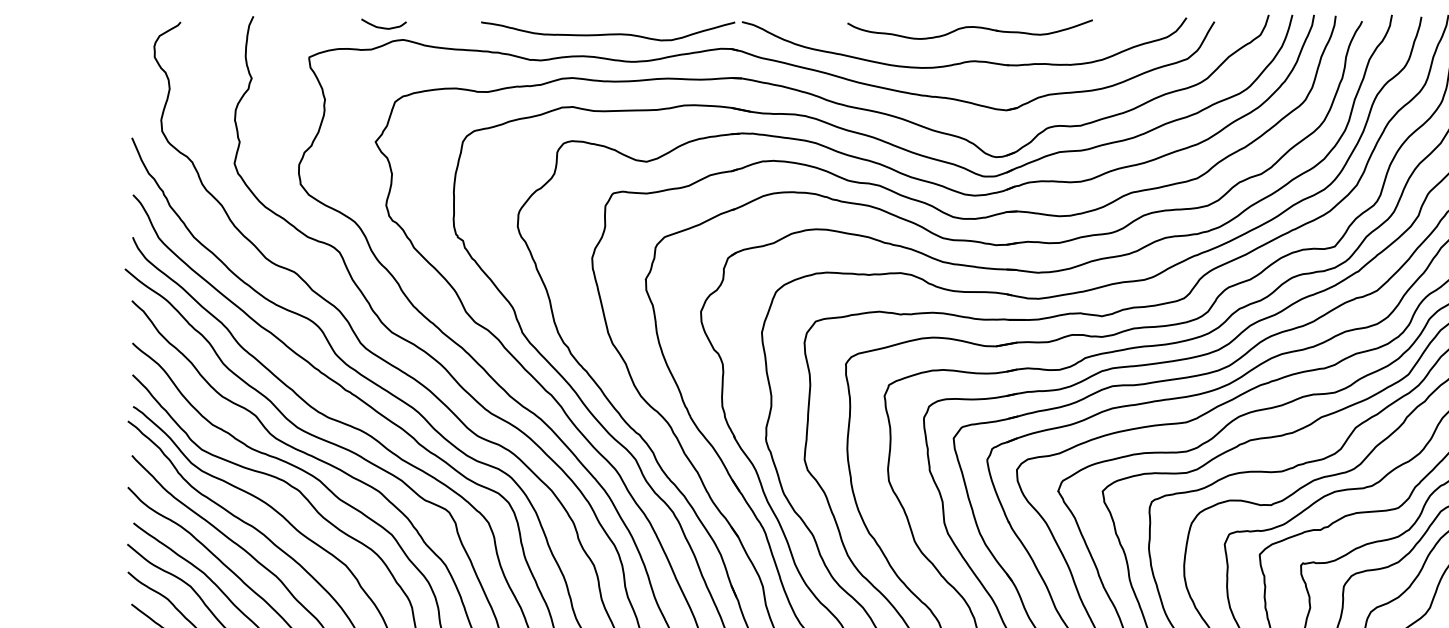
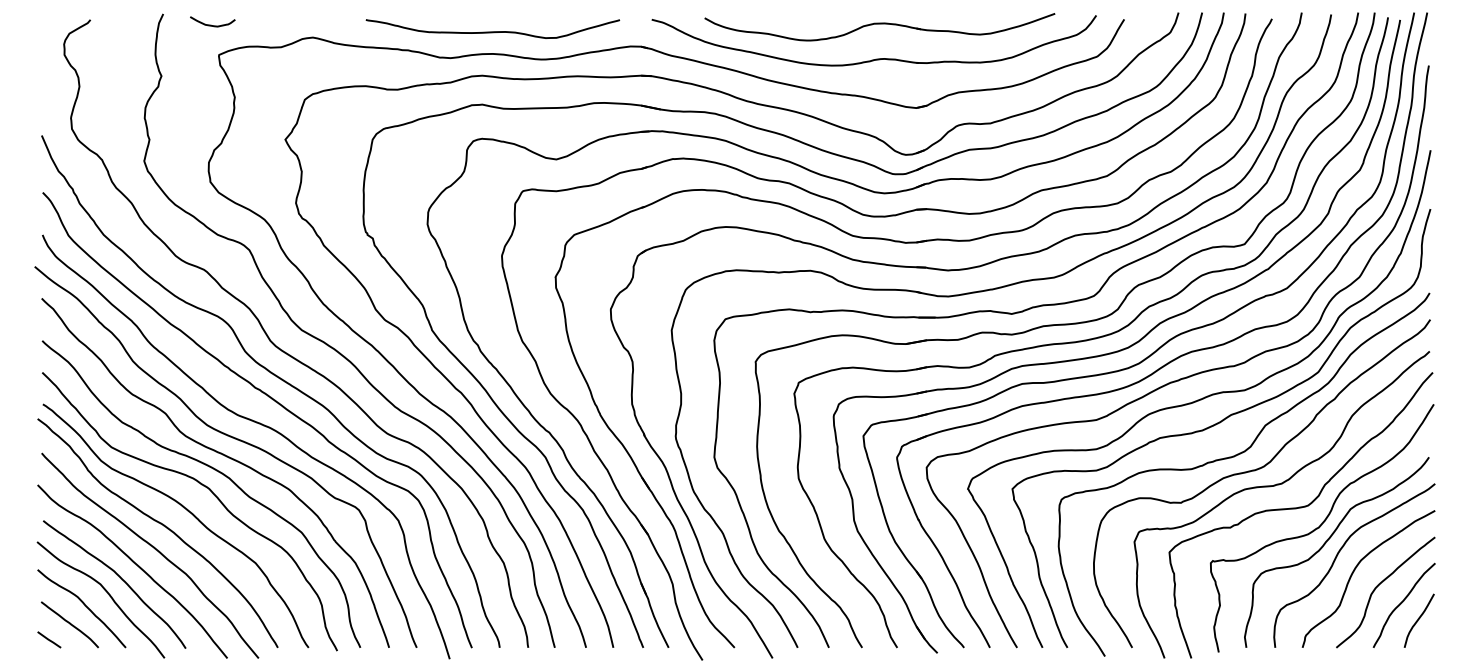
curve: (382, 26) -> (211, 24), moved
part: (969, 29) -> (879, 27), size x1.43
curve: (607, 33) -> (492, 31), moved

